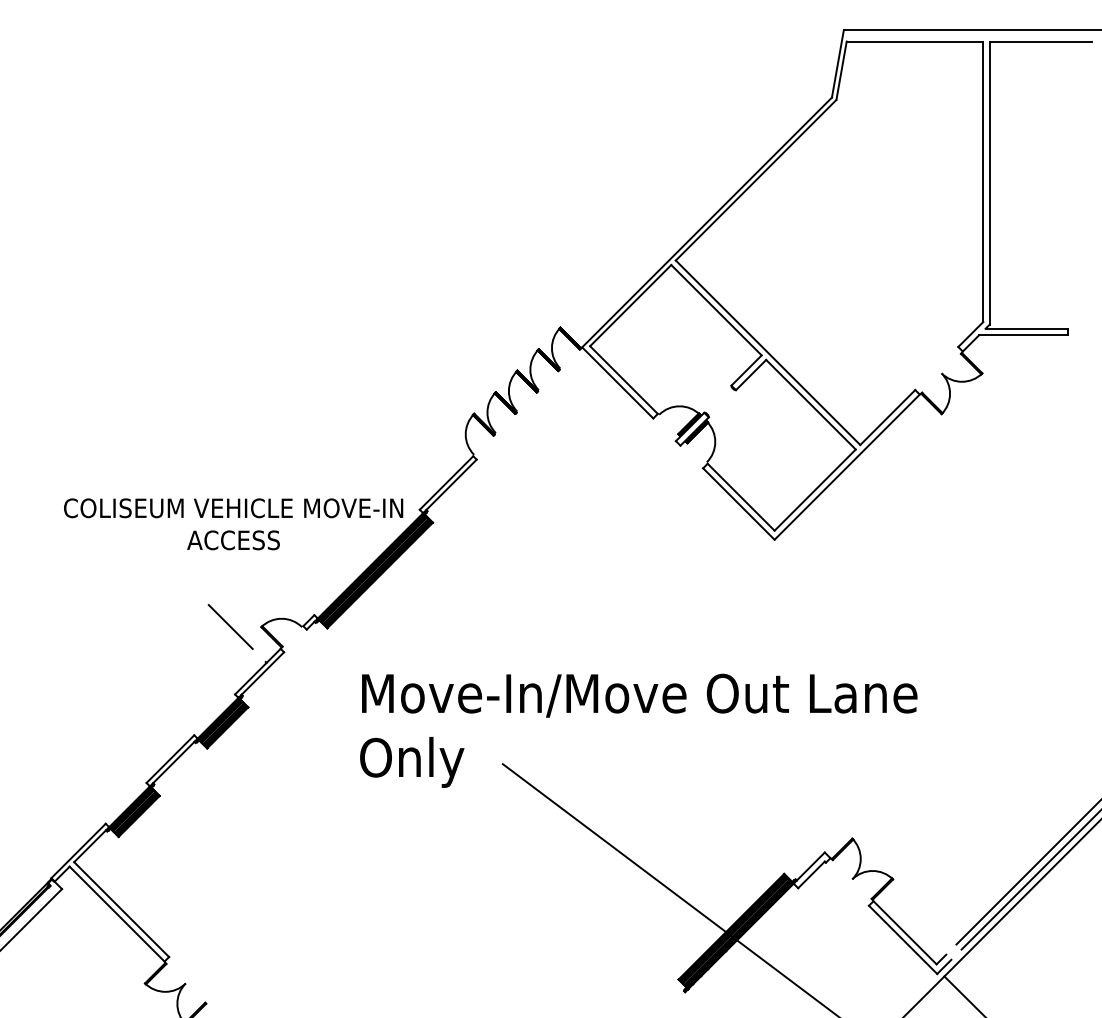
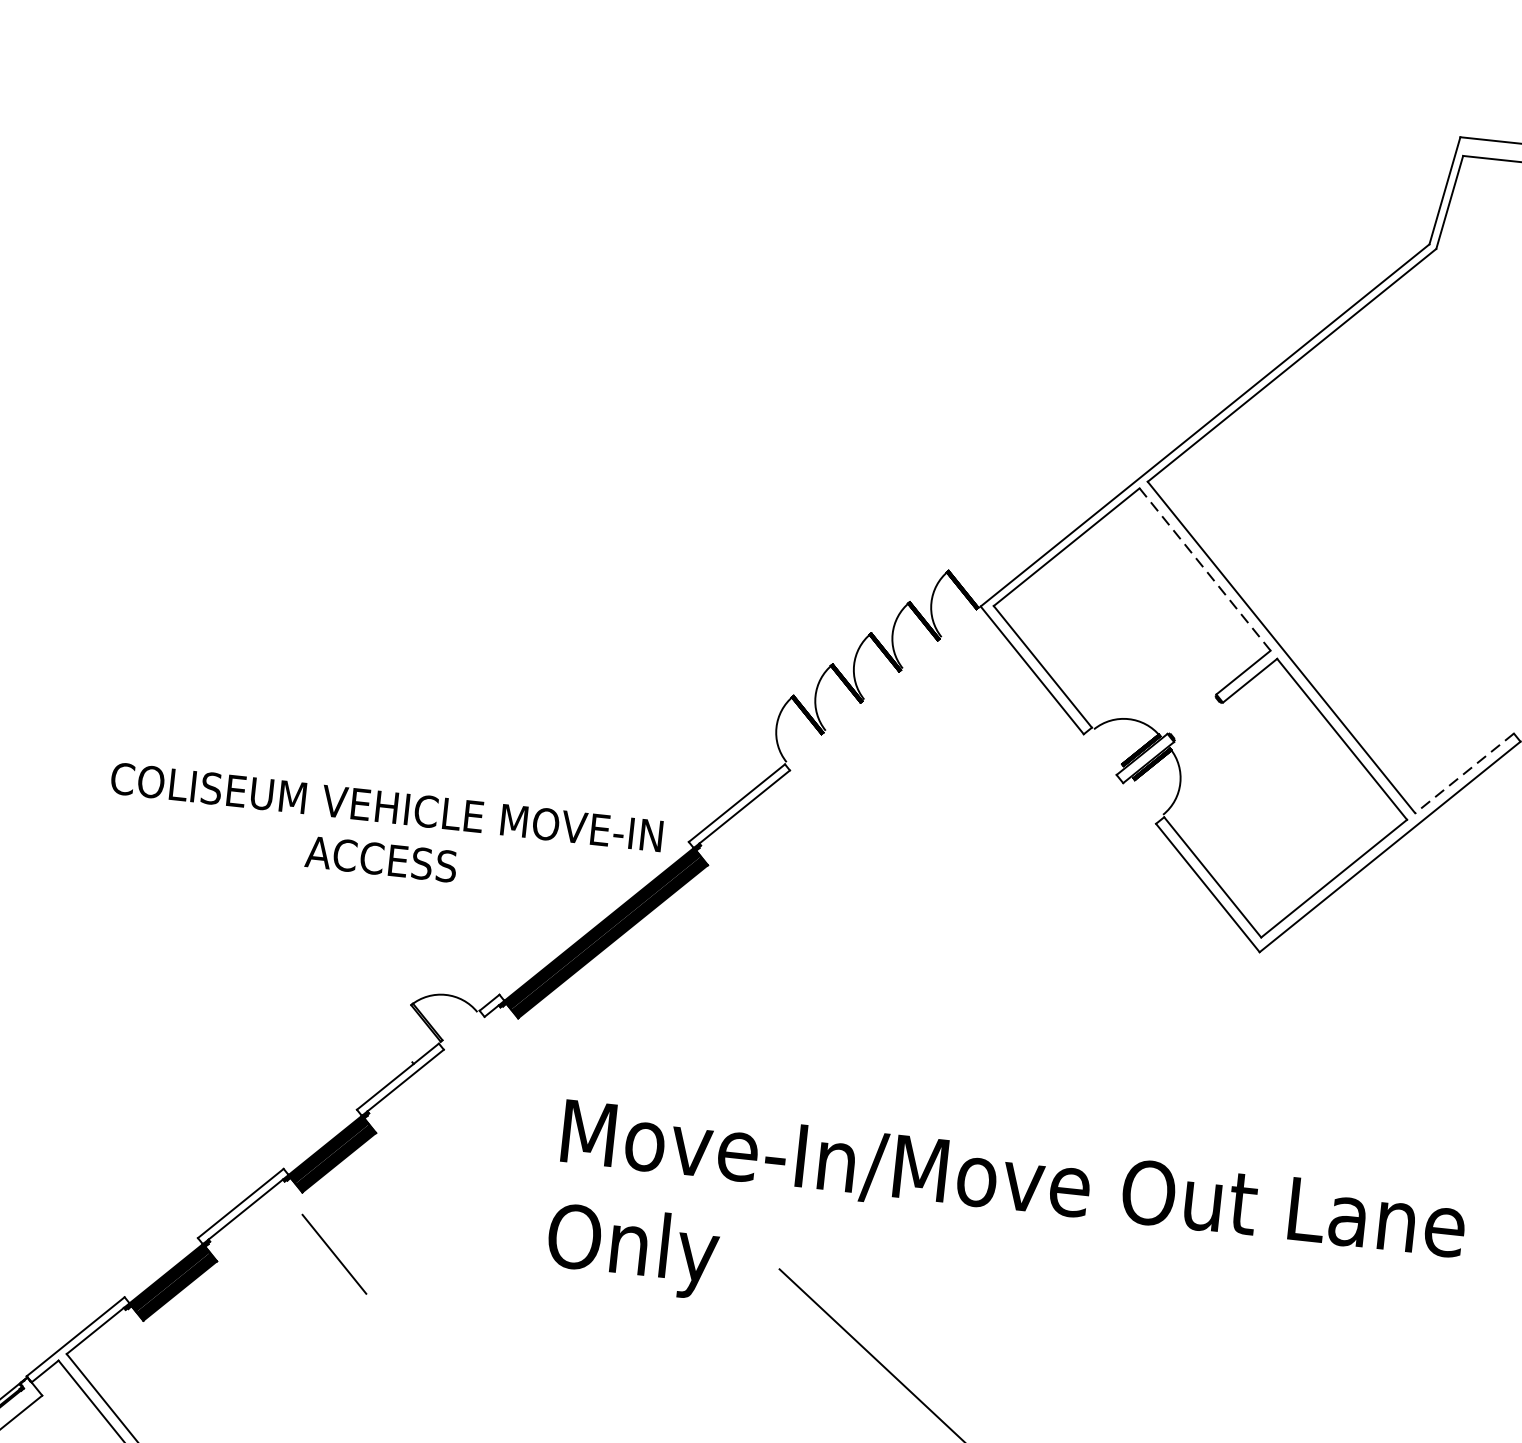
line: (716, 310) -> (1205, 569), solid -> dashed
line: (887, 417) -> (1464, 773), solid -> dashed
line: (230, 626) -> (334, 1253), moved

